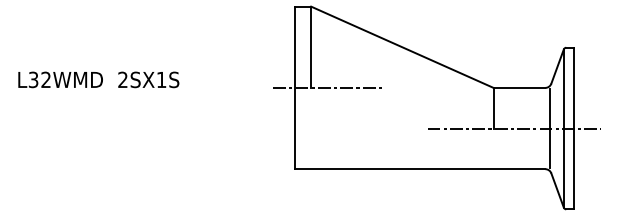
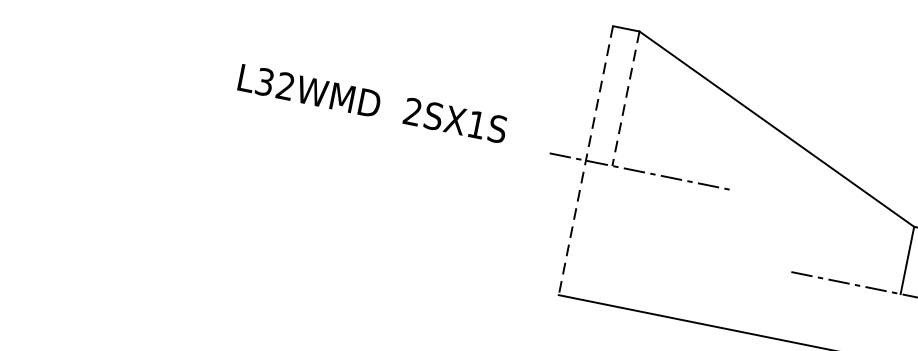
line: (311, 47) -> (626, 99), solid -> dashed
text: (98, 79) -> (372, 103), moved
line: (295, 88) -> (586, 161), solid -> dashed

